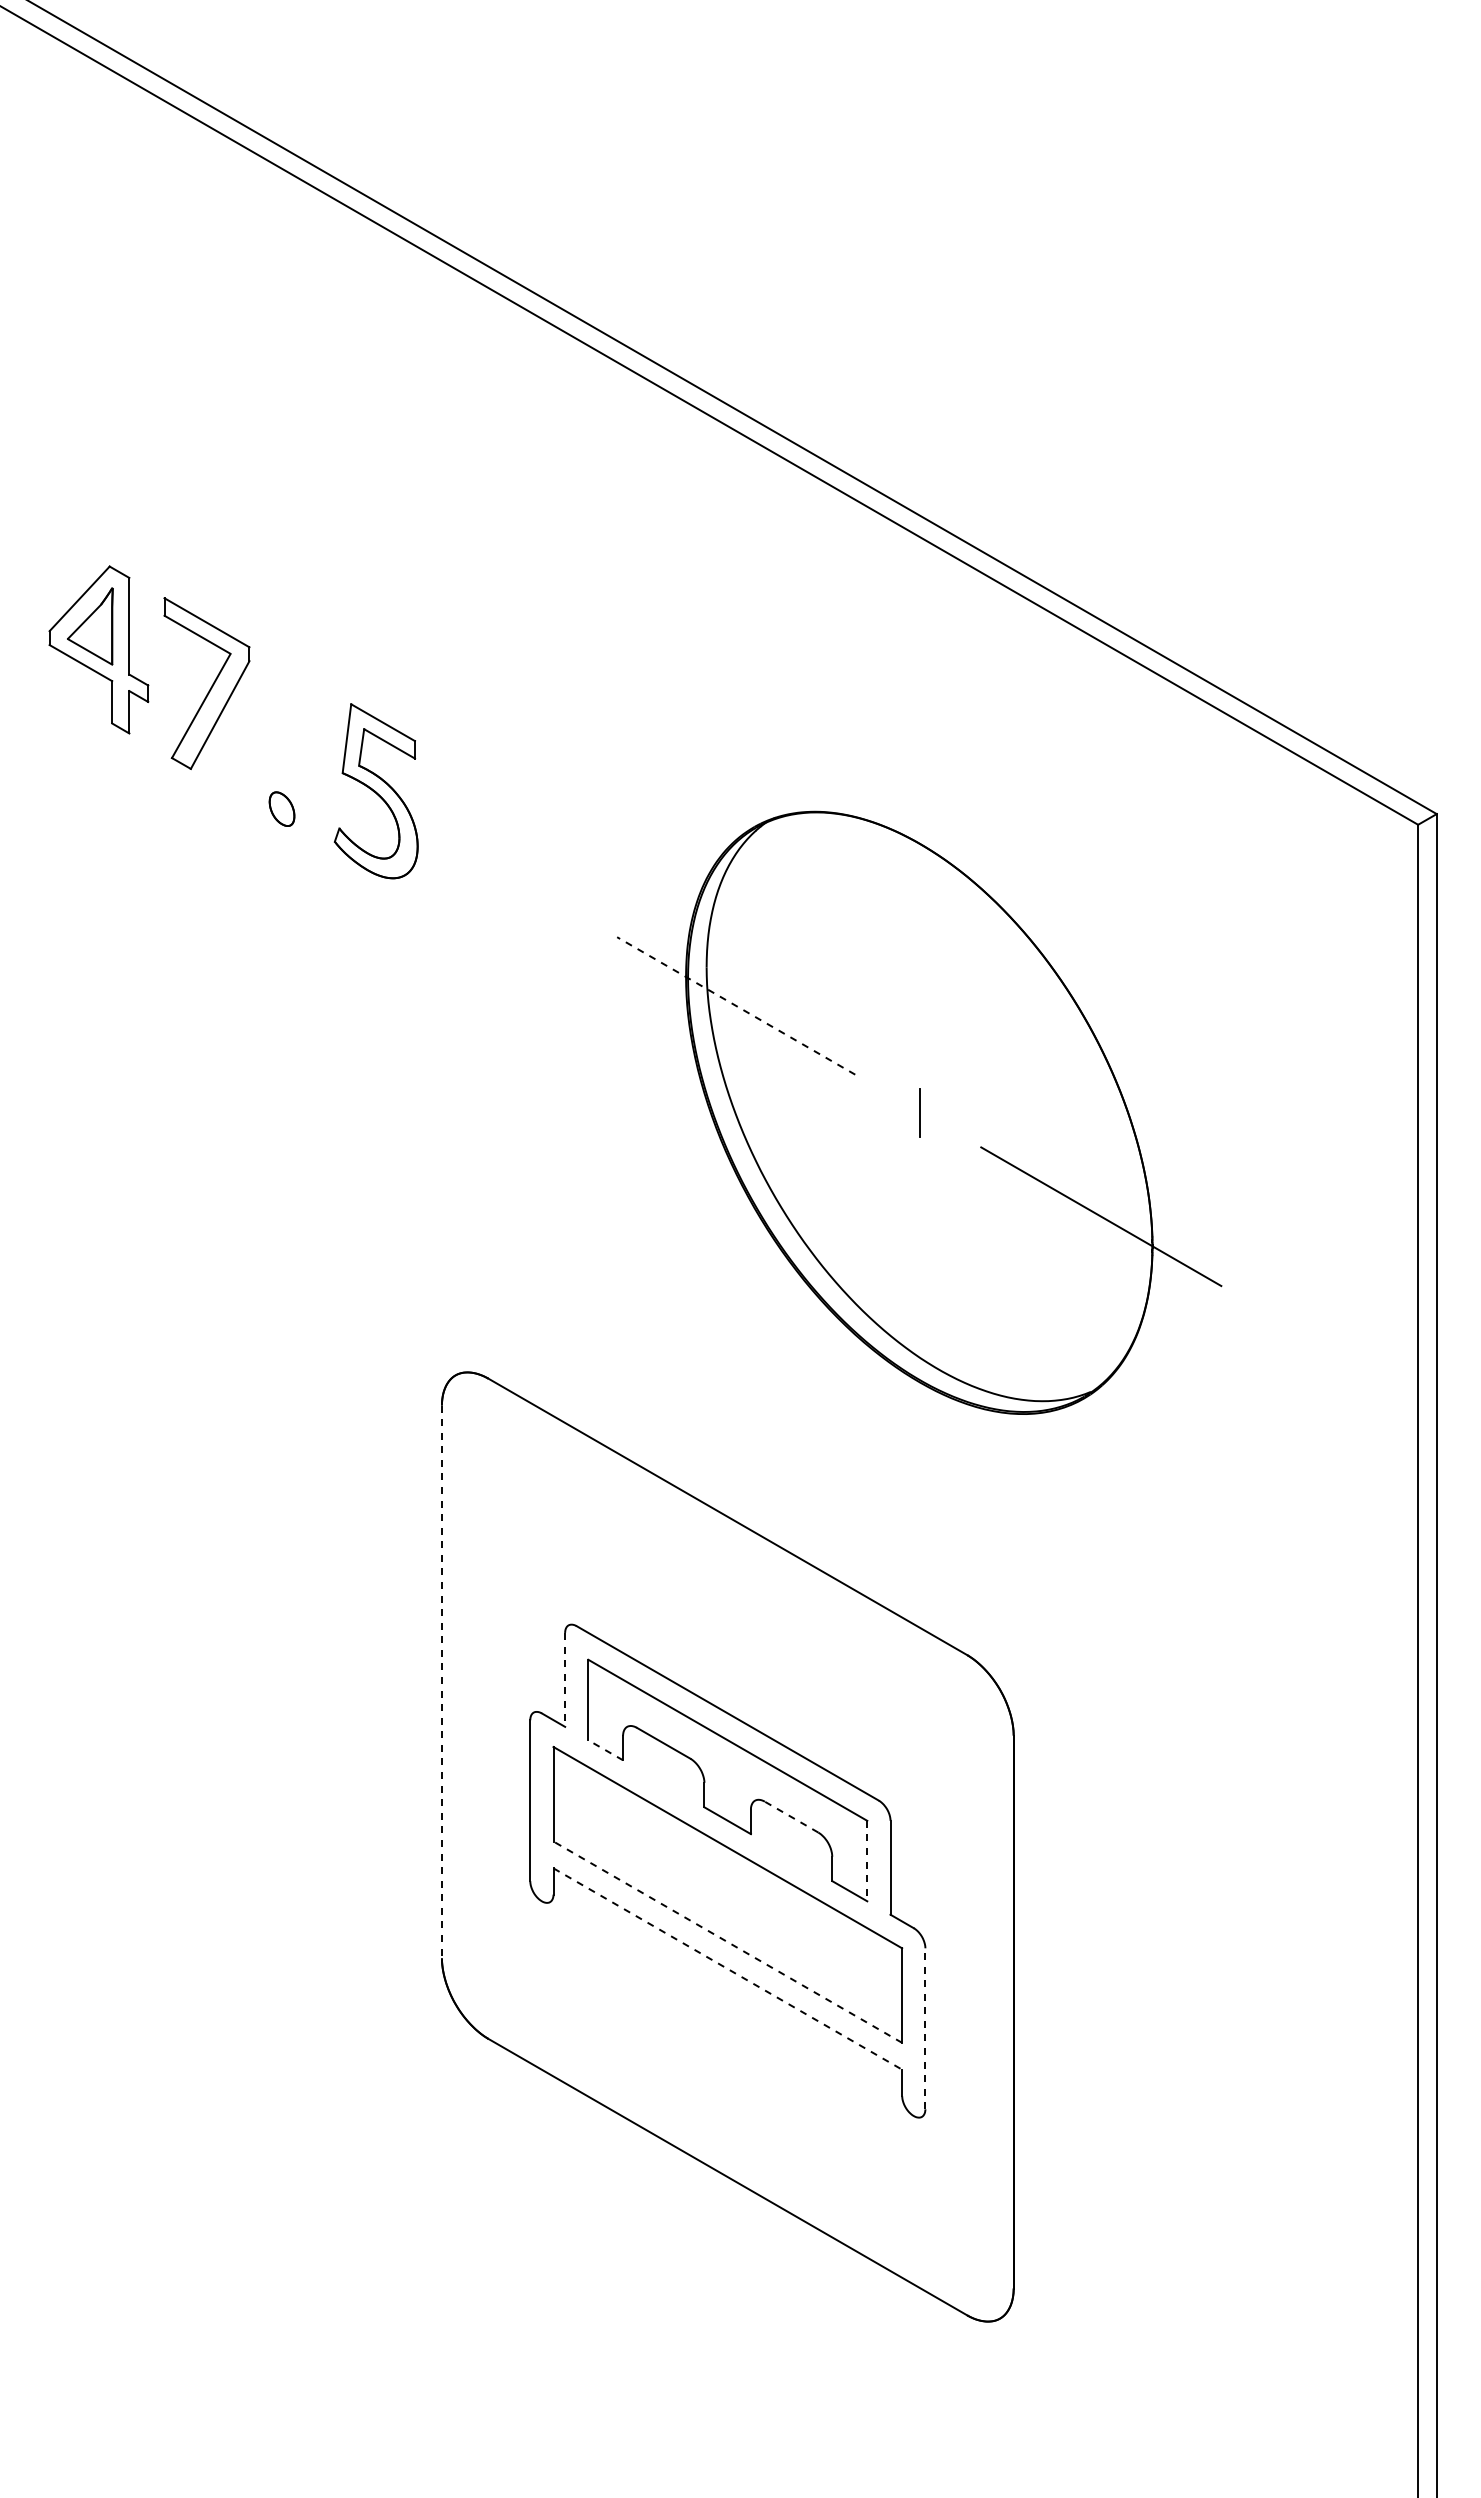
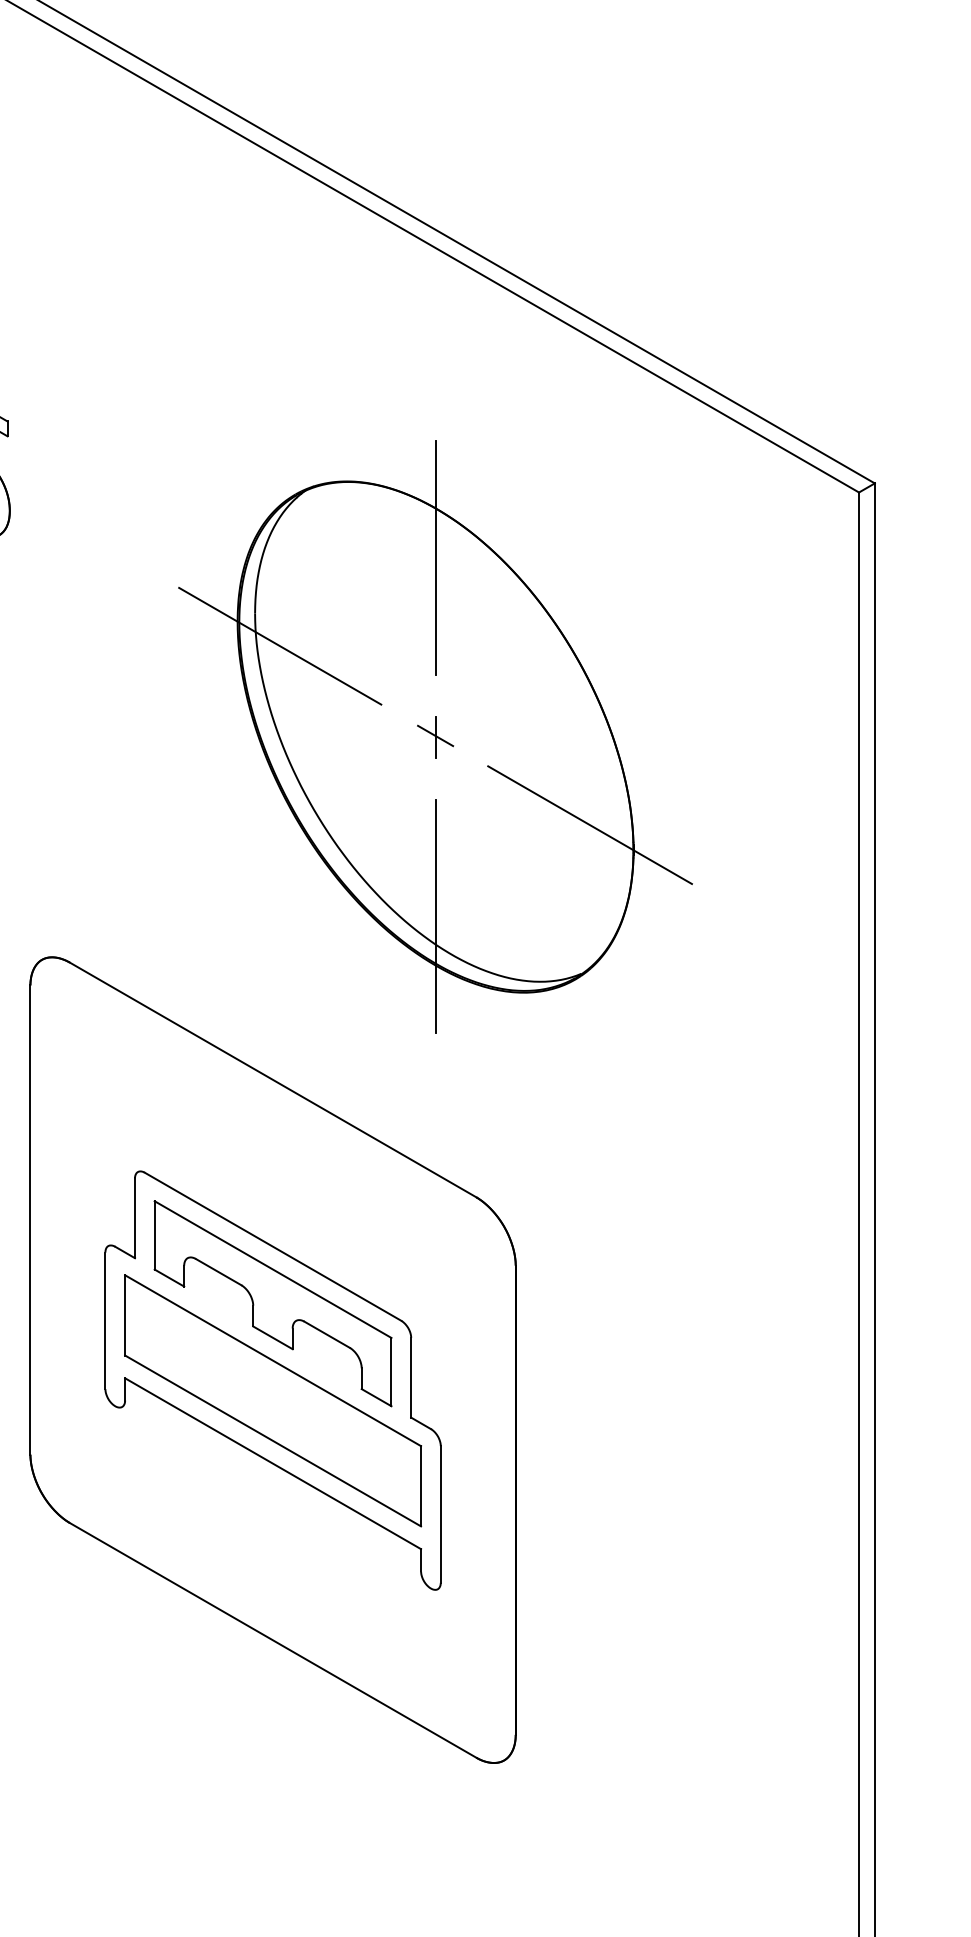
line: (920, 901) -> (436, 557), added
line: (735, 1005) -> (279, 645), dashed -> solid
line: (918, 1111) -> (434, 735), added
line: (920, 1324) -> (436, 916), added
line: (565, 1679) -> (135, 1217), dashed -> solid
line: (441, 1682) -> (30, 1220), dashed -> solid
line: (605, 1750) -> (169, 1278), dashed -> solid
line: (791, 1817) -> (327, 1335), dashed -> solid
line: (867, 1861) -> (391, 1372), dashed -> solid
line: (727, 1941) -> (272, 1440), dashed -> solid
line: (728, 1969) -> (273, 1464), dashed -> solid
line: (925, 2028) -> (440, 1514), dashed -> solid

